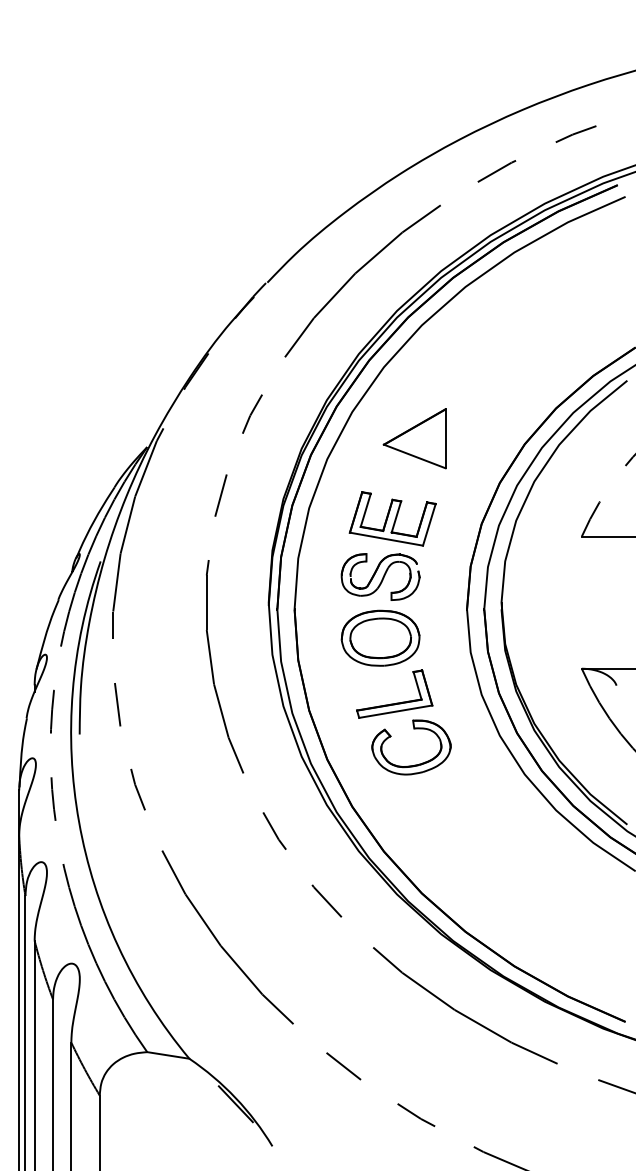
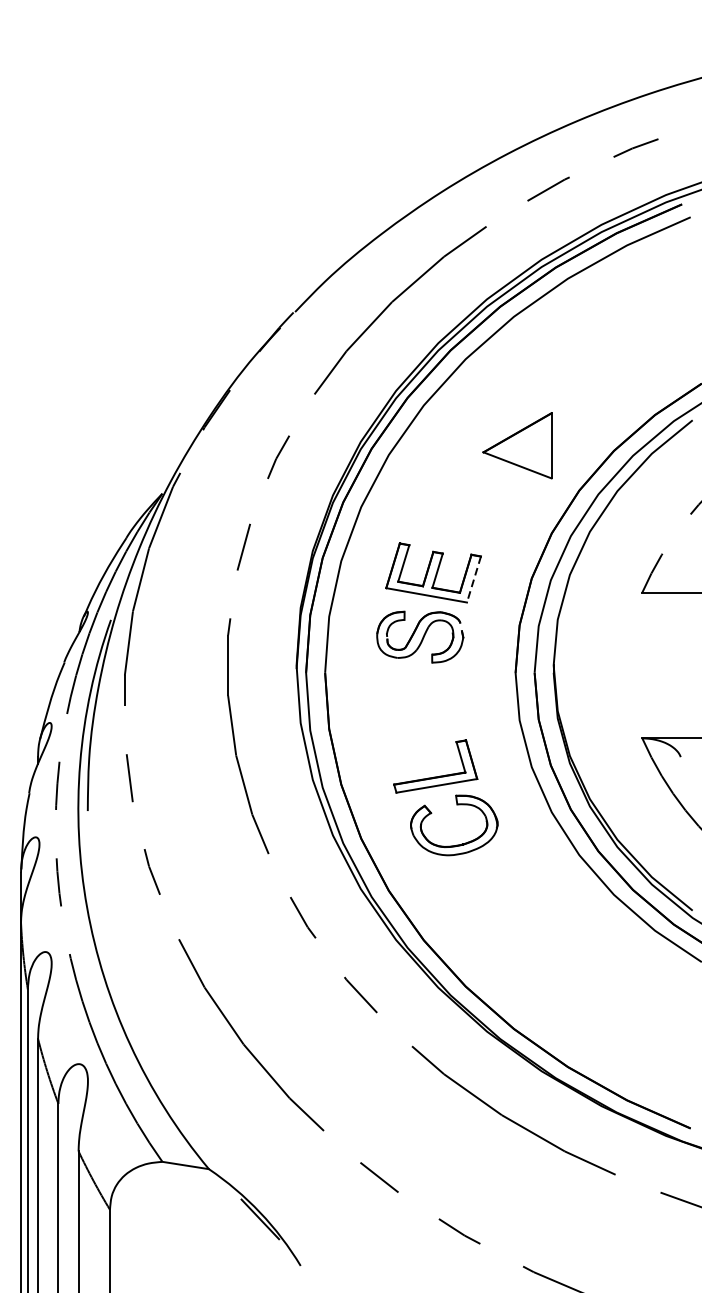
part: (414, 438) -> (517, 445), moved
line: (429, 524) -> (474, 579), solid -> dashed
part: (380, 637) -> (420, 703), removed

